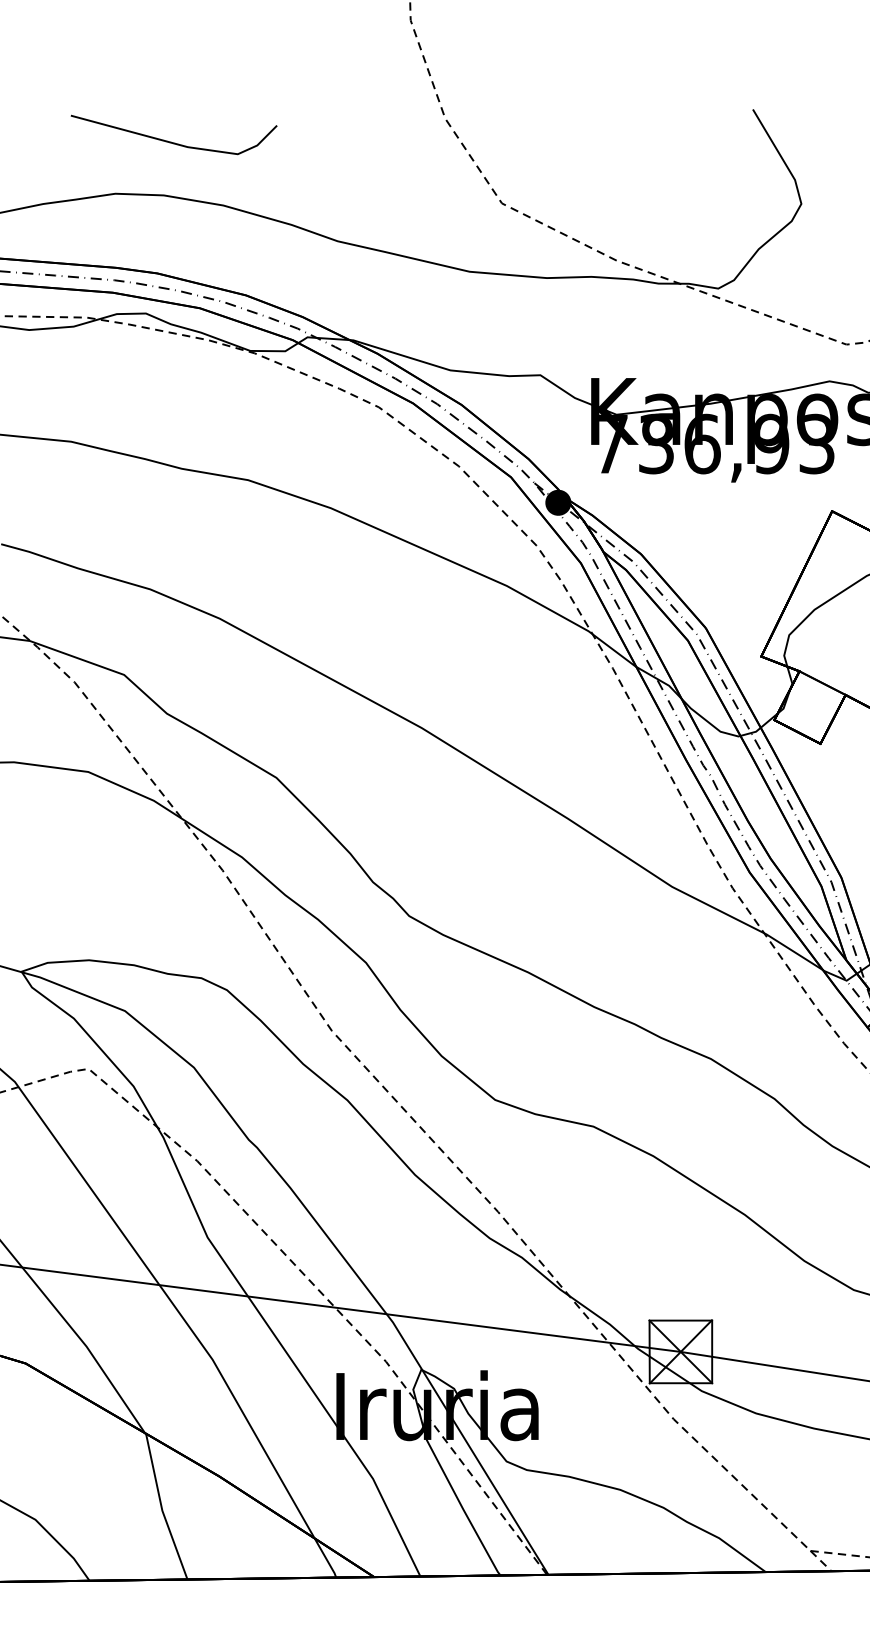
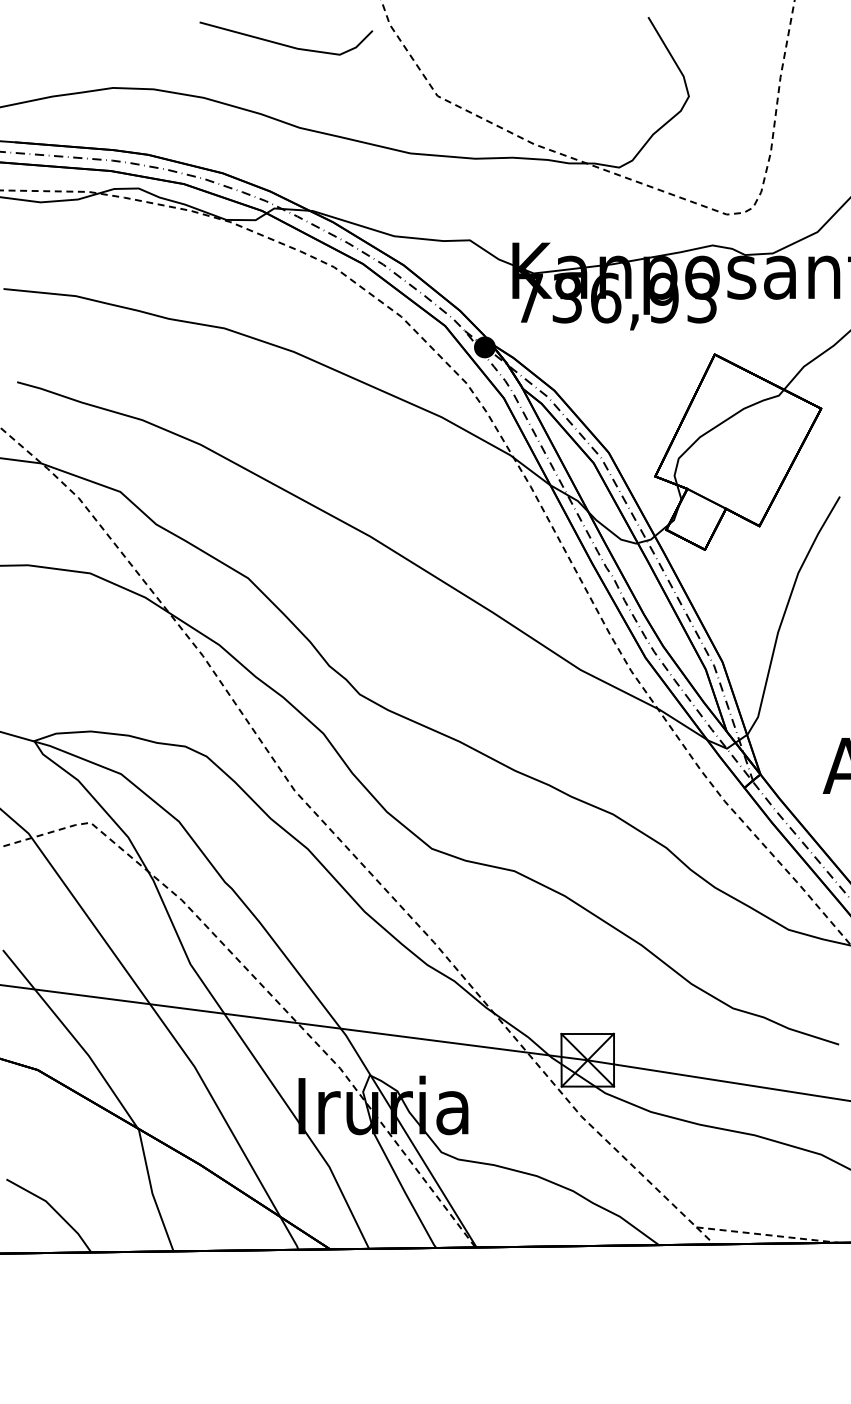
line: (174, 142) -> (286, 44), moved

